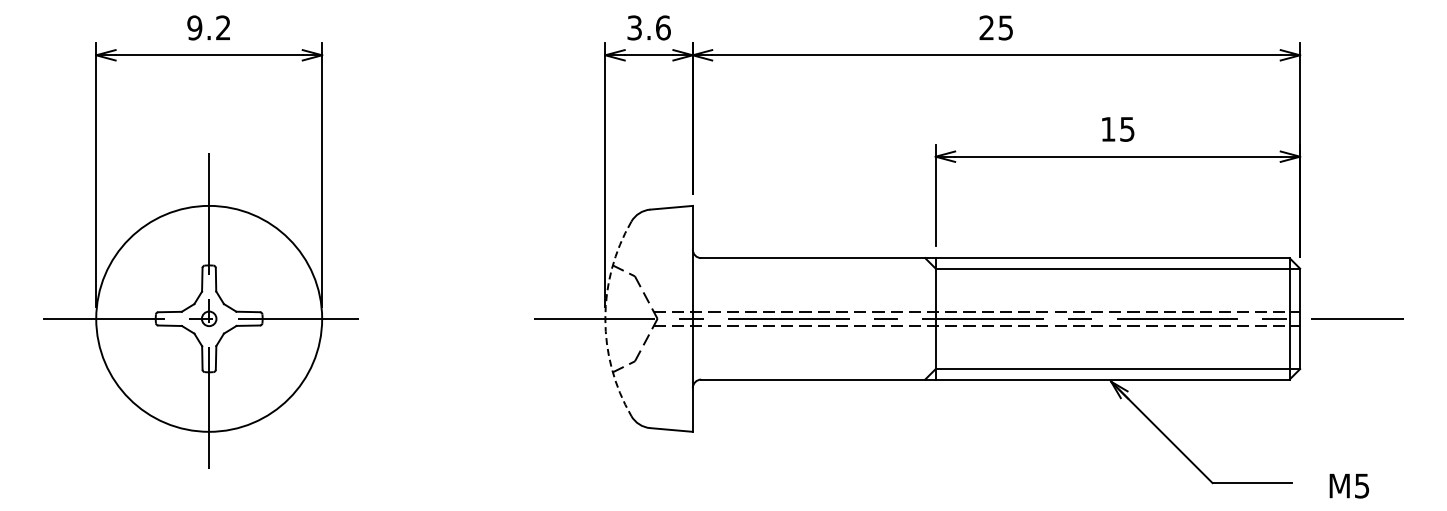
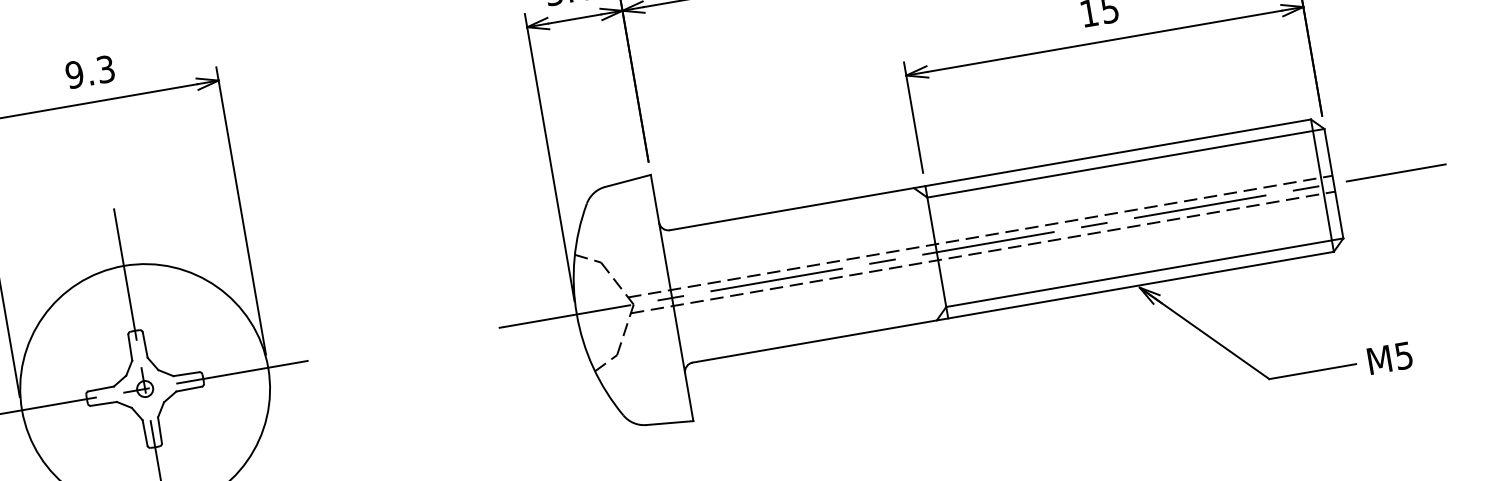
text: (223, 27) -> (105, 68), 9.2 -> 9.3
arc: (605, 318) -> (576, 314), dashed -> solid
text: (1349, 485) -> (1390, 357), moved

